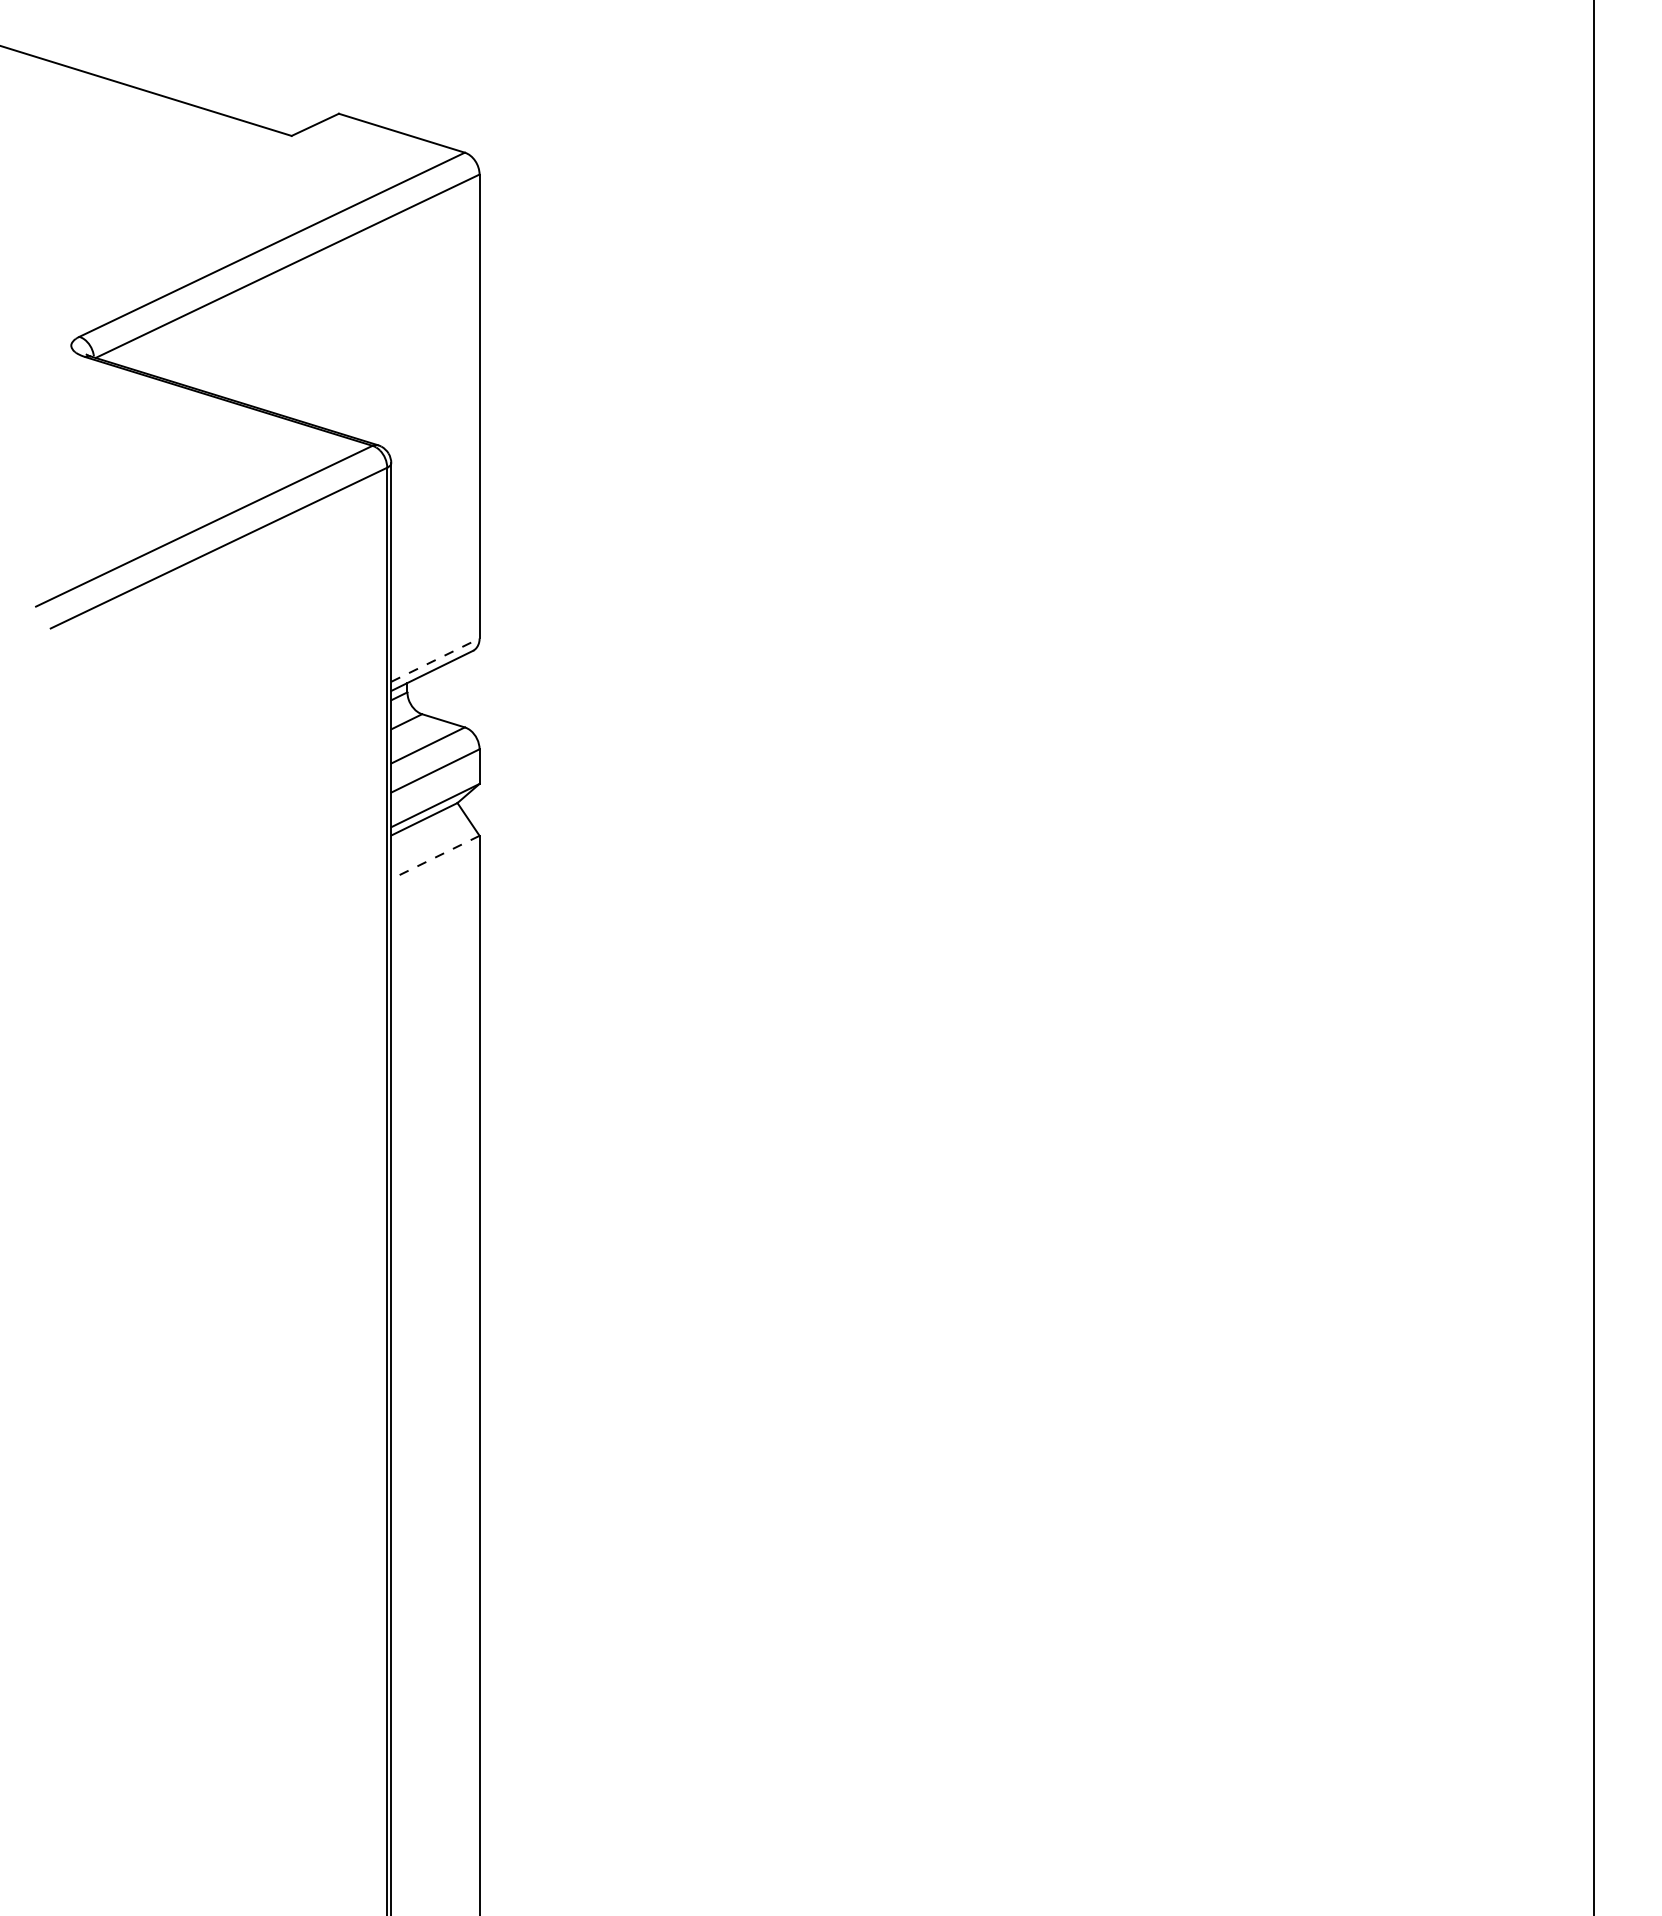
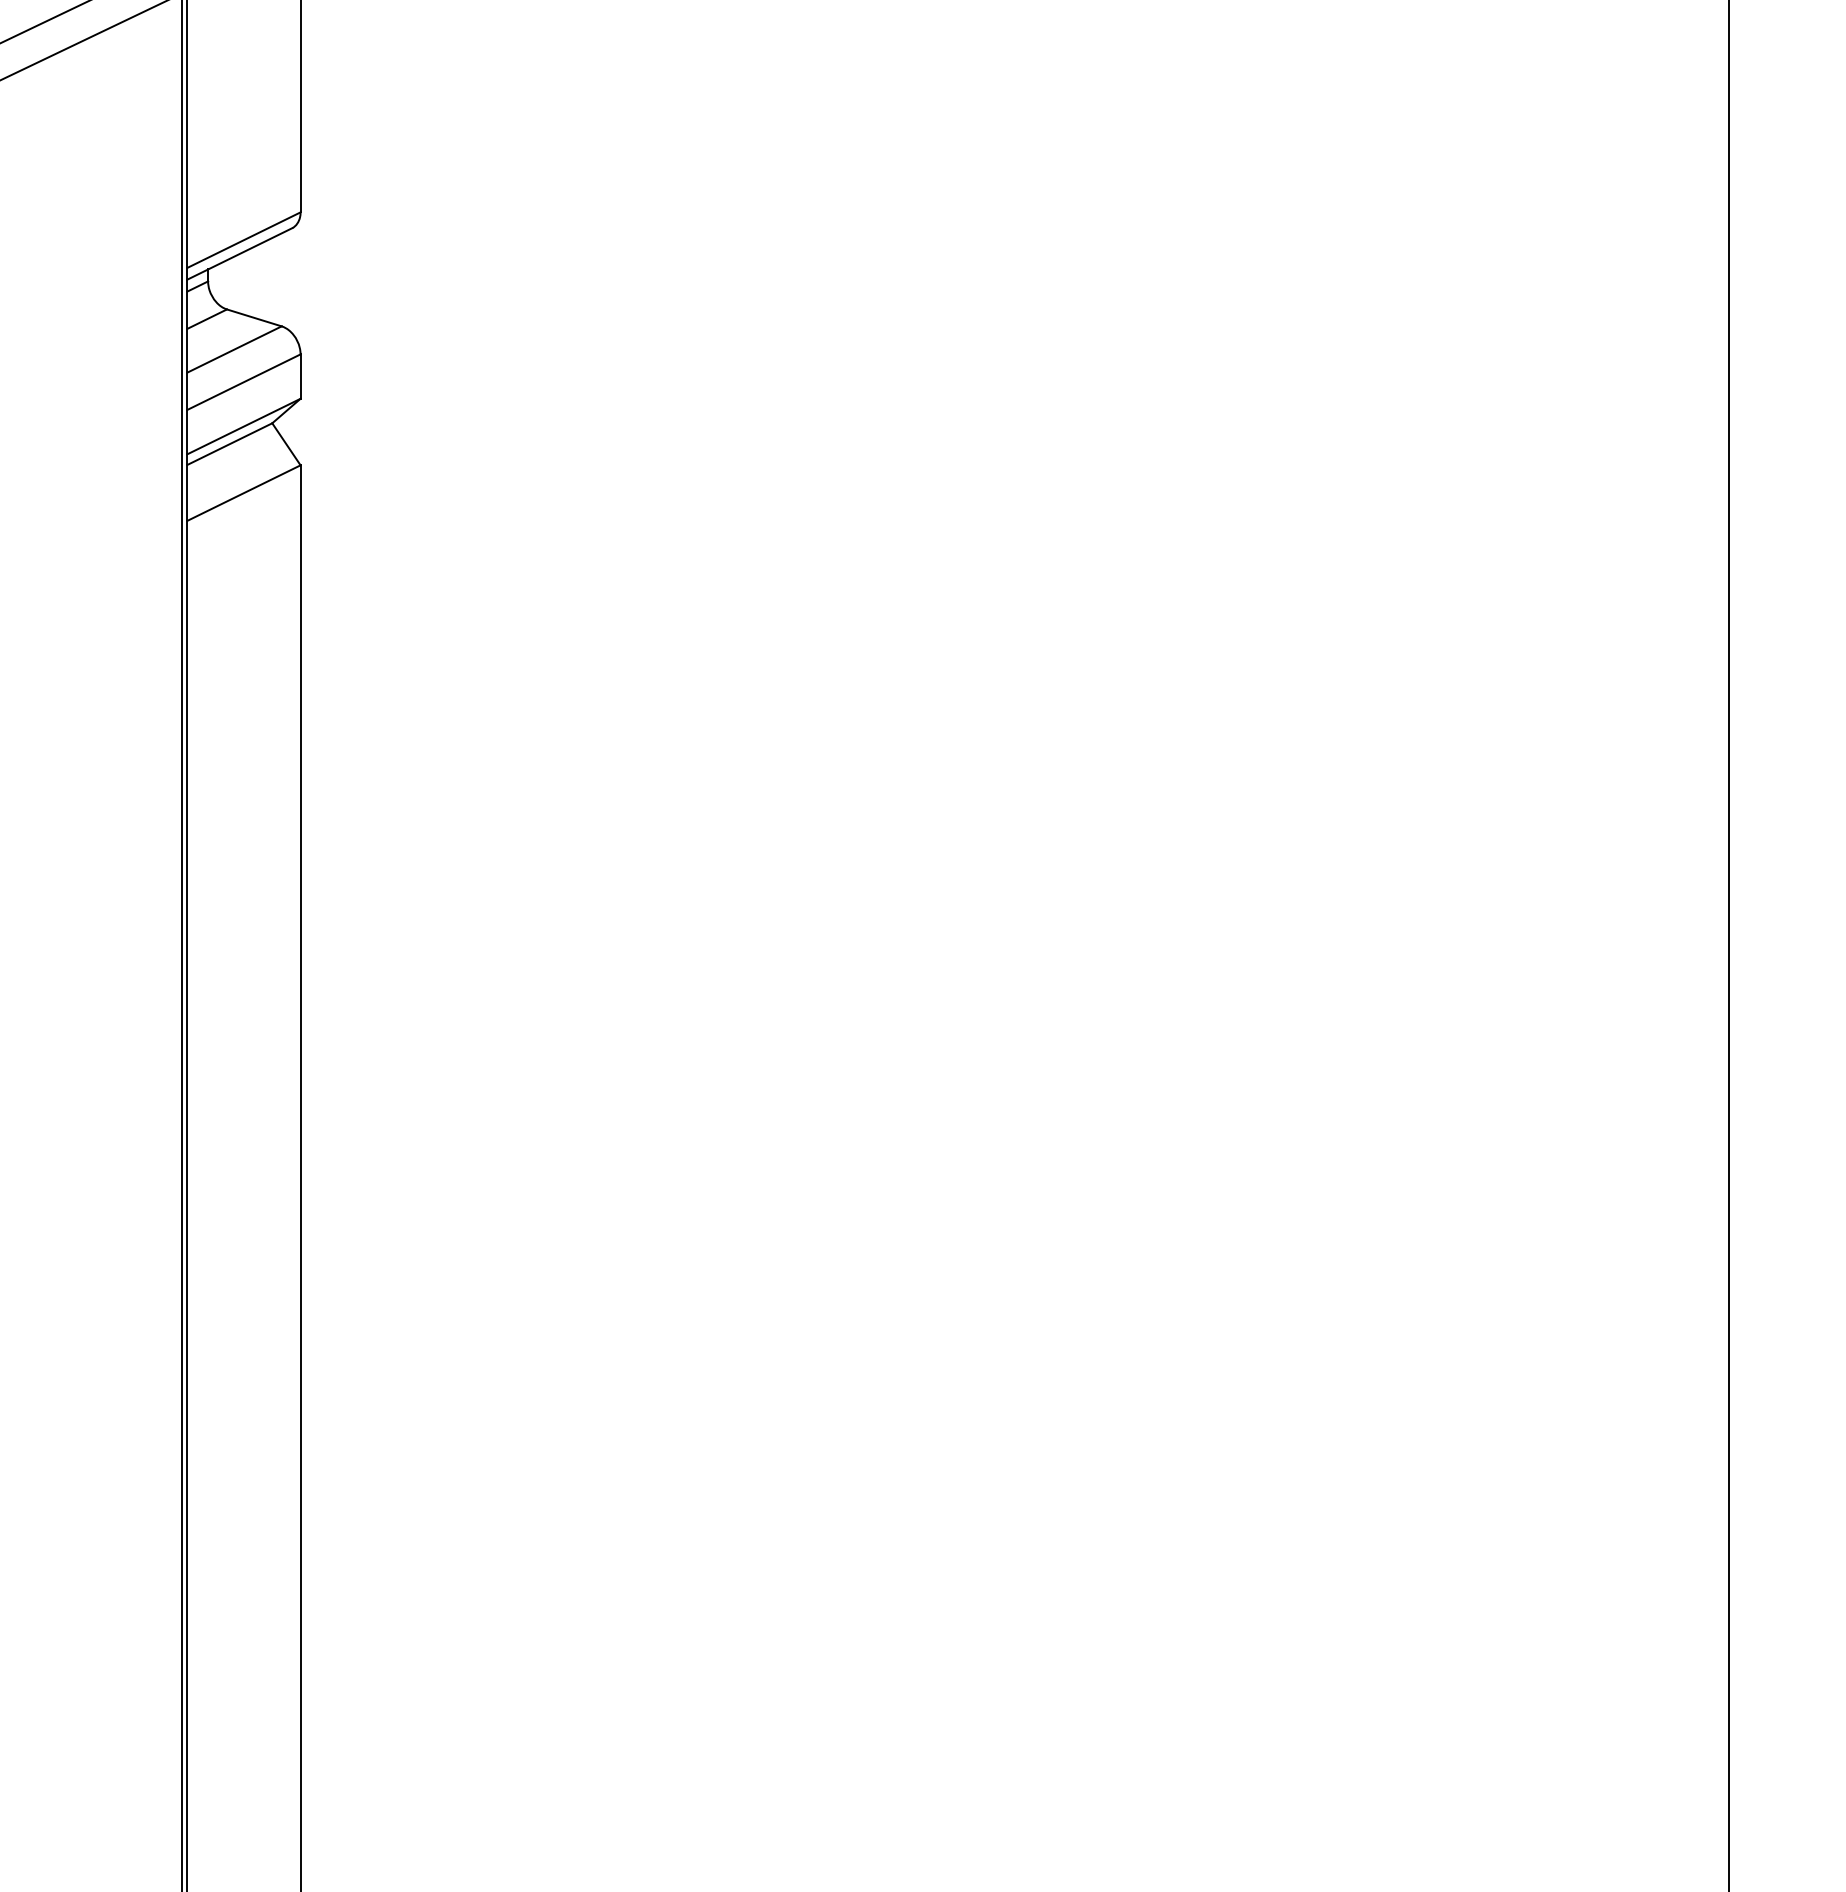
line: (435, 659) -> (244, 239), dashed -> solid
line: (435, 857) -> (244, 493), dashed -> solid

